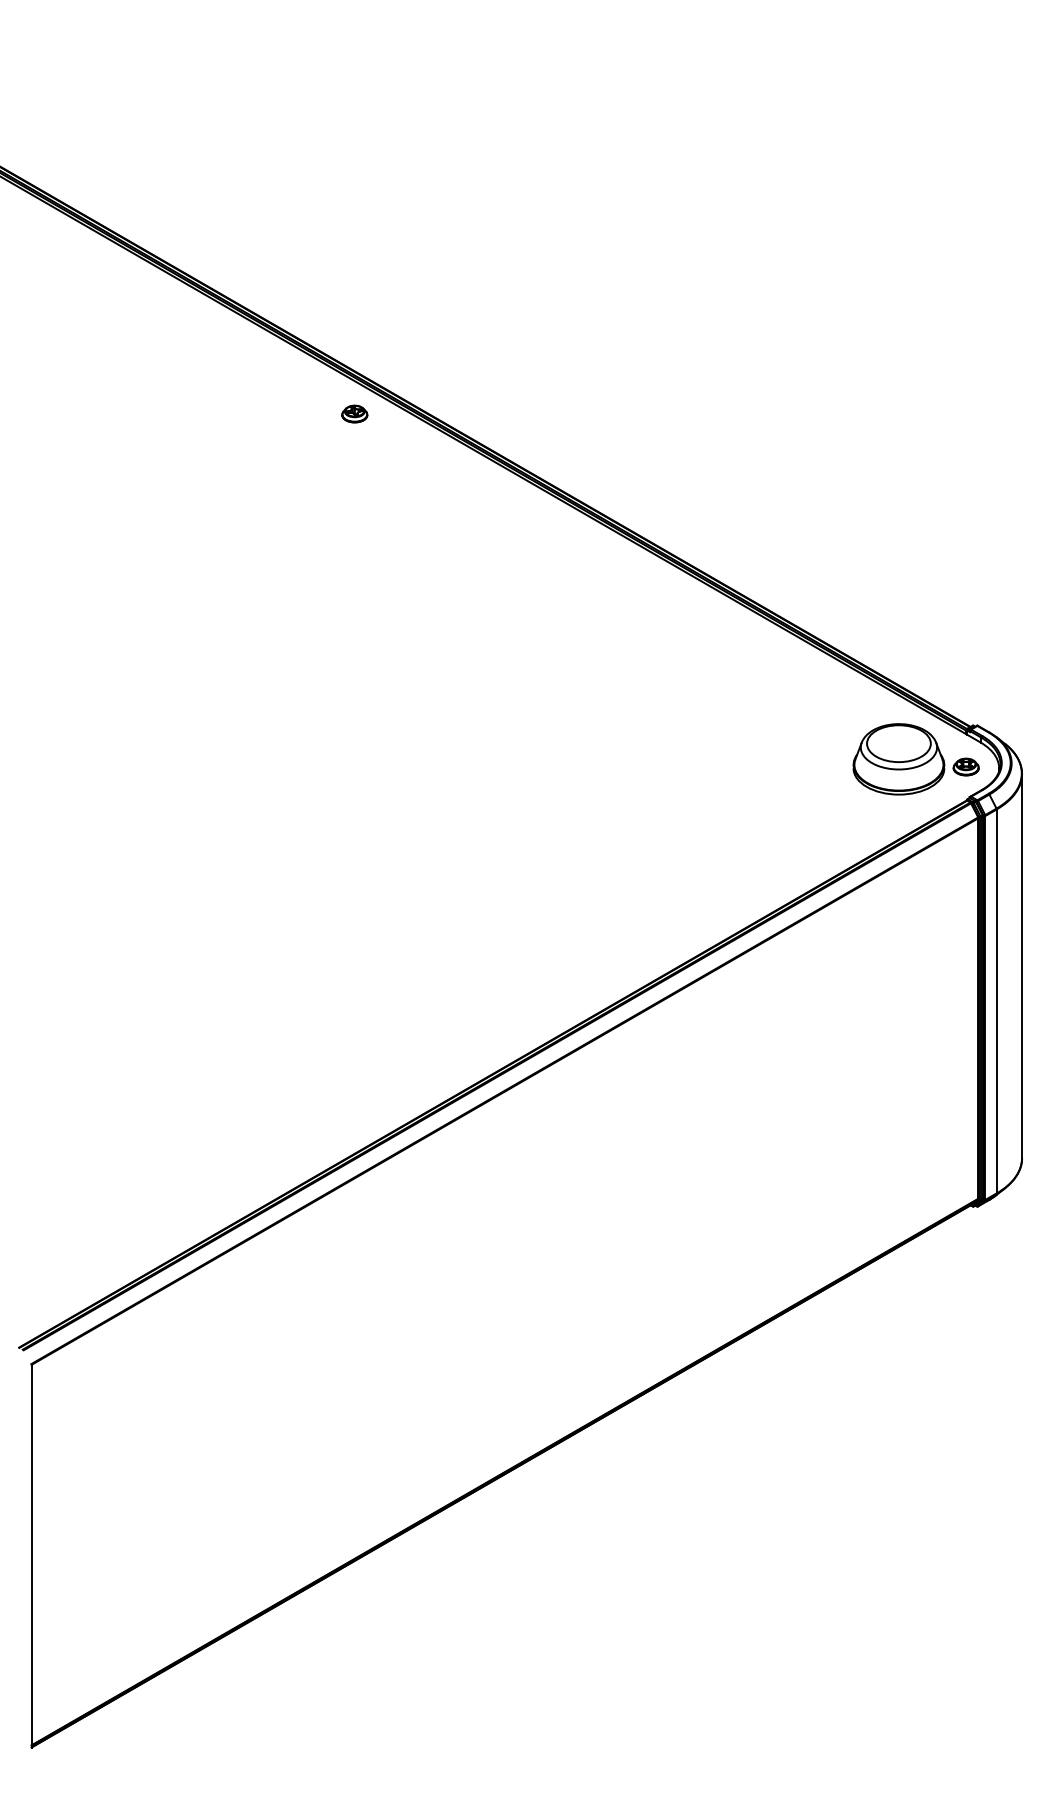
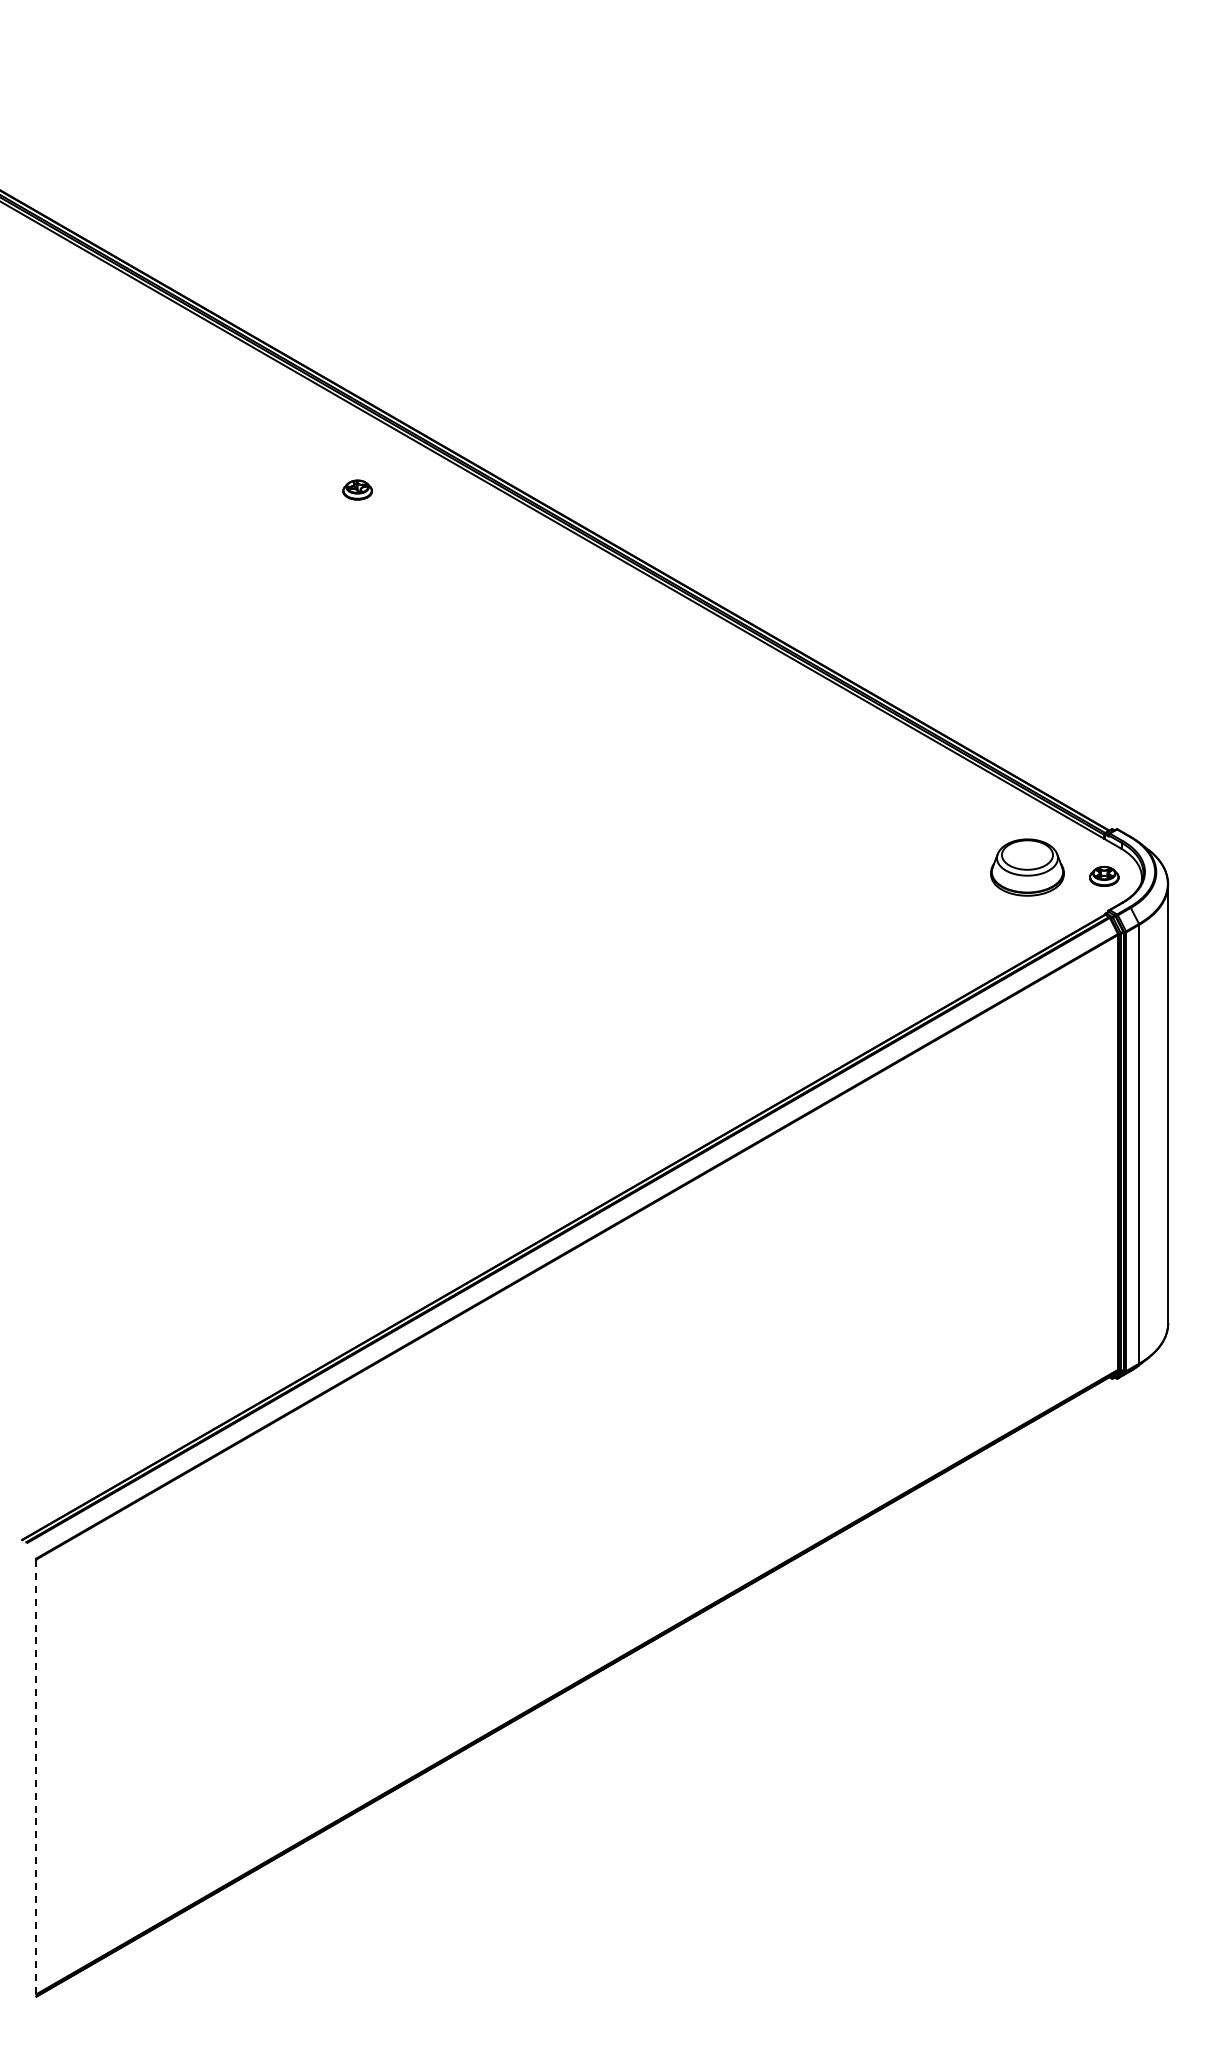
part: (354, 413) -> (357, 489), moved
part: (898, 759) -> (1027, 867), size x0.7
line: (31, 1556) -> (36, 1778), solid -> dashed

